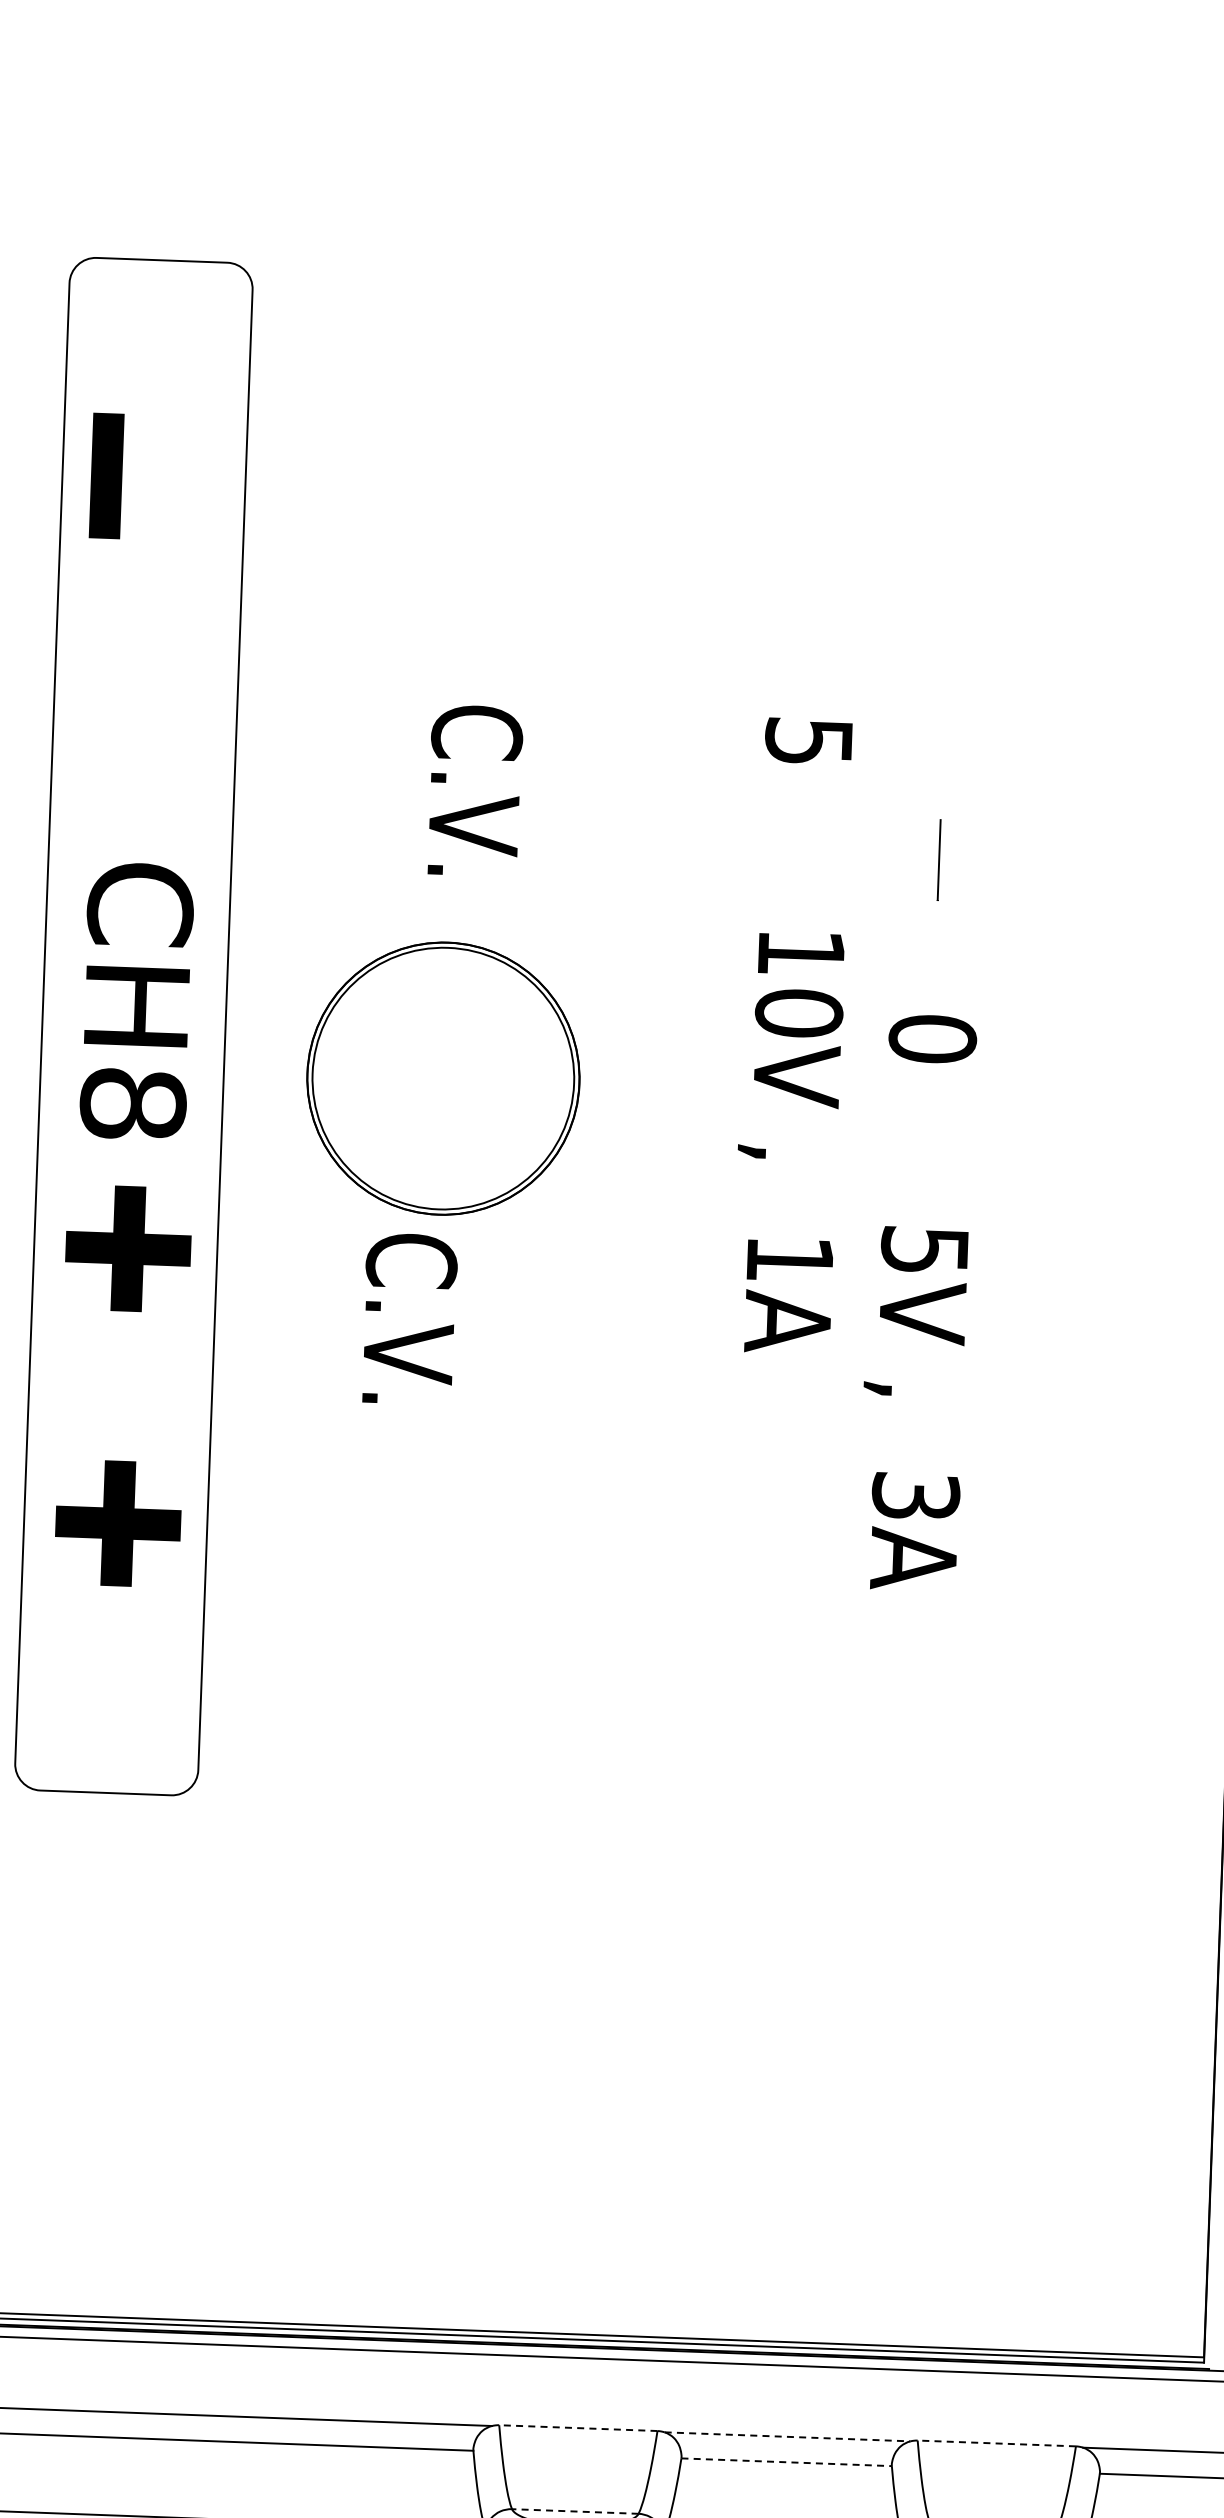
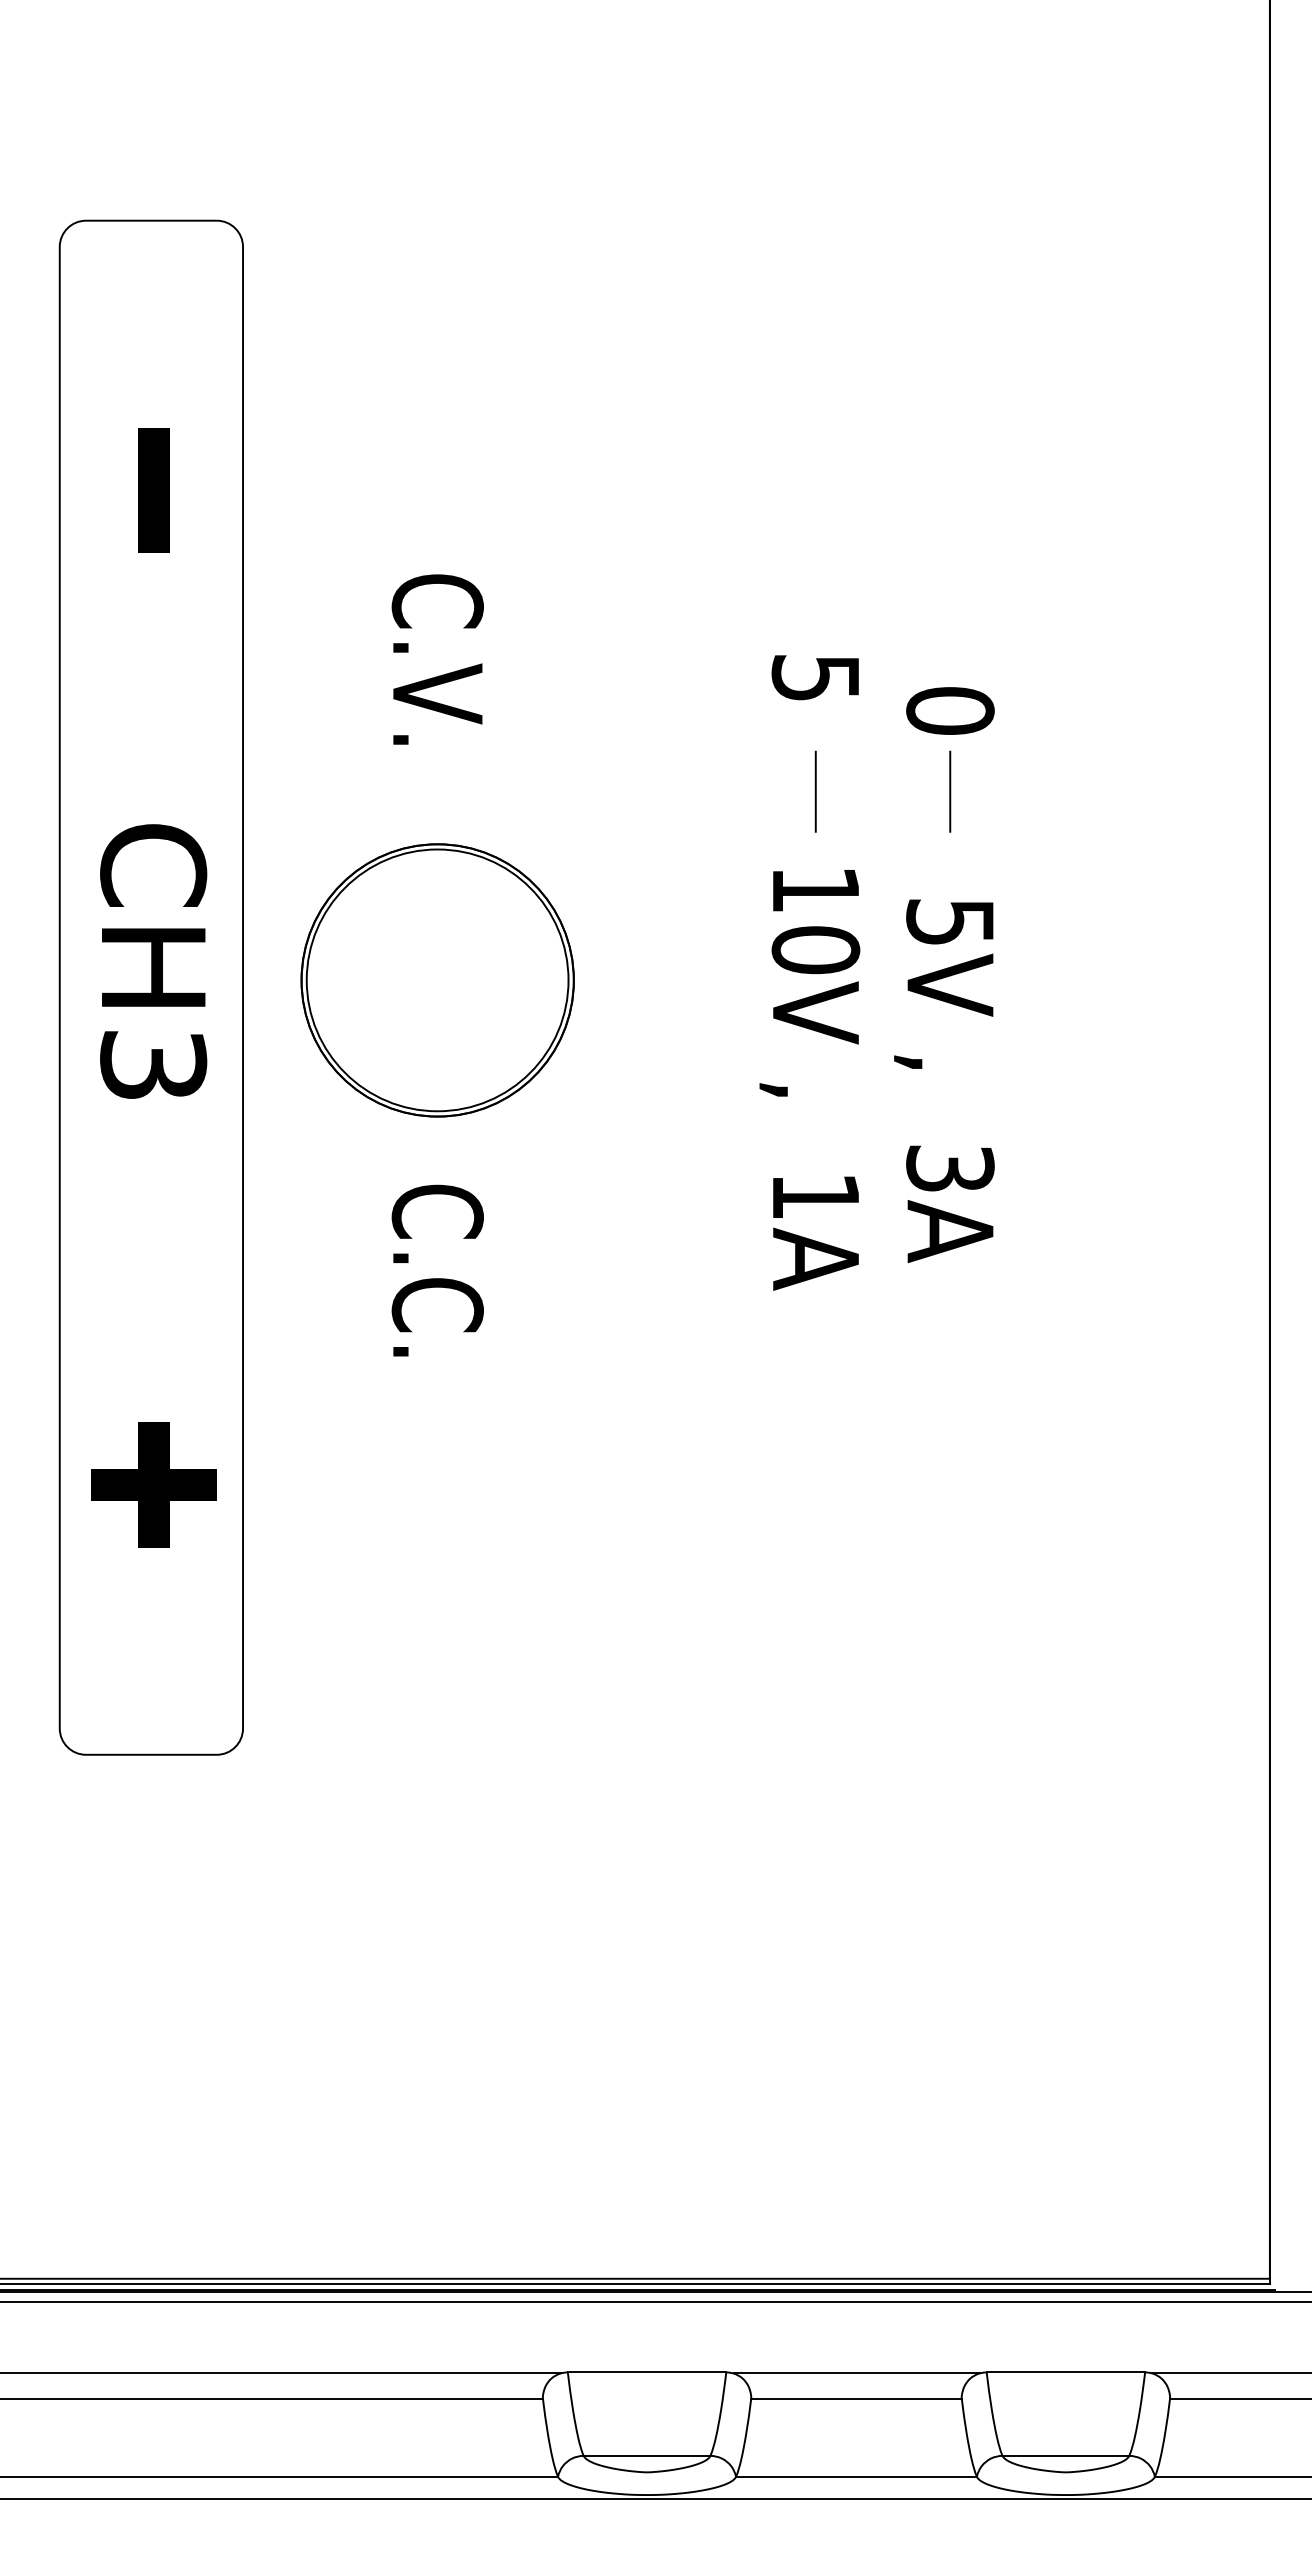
line: (106, 476) -> (153, 490), moved
text: (474, 790) -> (437, 659), moved
line: (804, 854) -> (815, 791), added
part: (443, 1078) -> (437, 980), moved
text: (133, 1104) -> (153, 1065), CH8 -> CH3
part: (127, 1248) -> (153, 1209), removed
text: (917, 1302) -> (944, 974), moved
text: (407, 1363) -> (437, 1314), C.V. -> C.C.
line: (577, 2428) -> (646, 2372), dashed -> solid
line: (788, 2436) -> (857, 2373), dashed -> solid
line: (996, 2443) -> (1065, 2372), dashed -> solid
line: (787, 2461) -> (857, 2398), dashed -> solid
line: (574, 2511) -> (646, 2455), dashed -> solid

